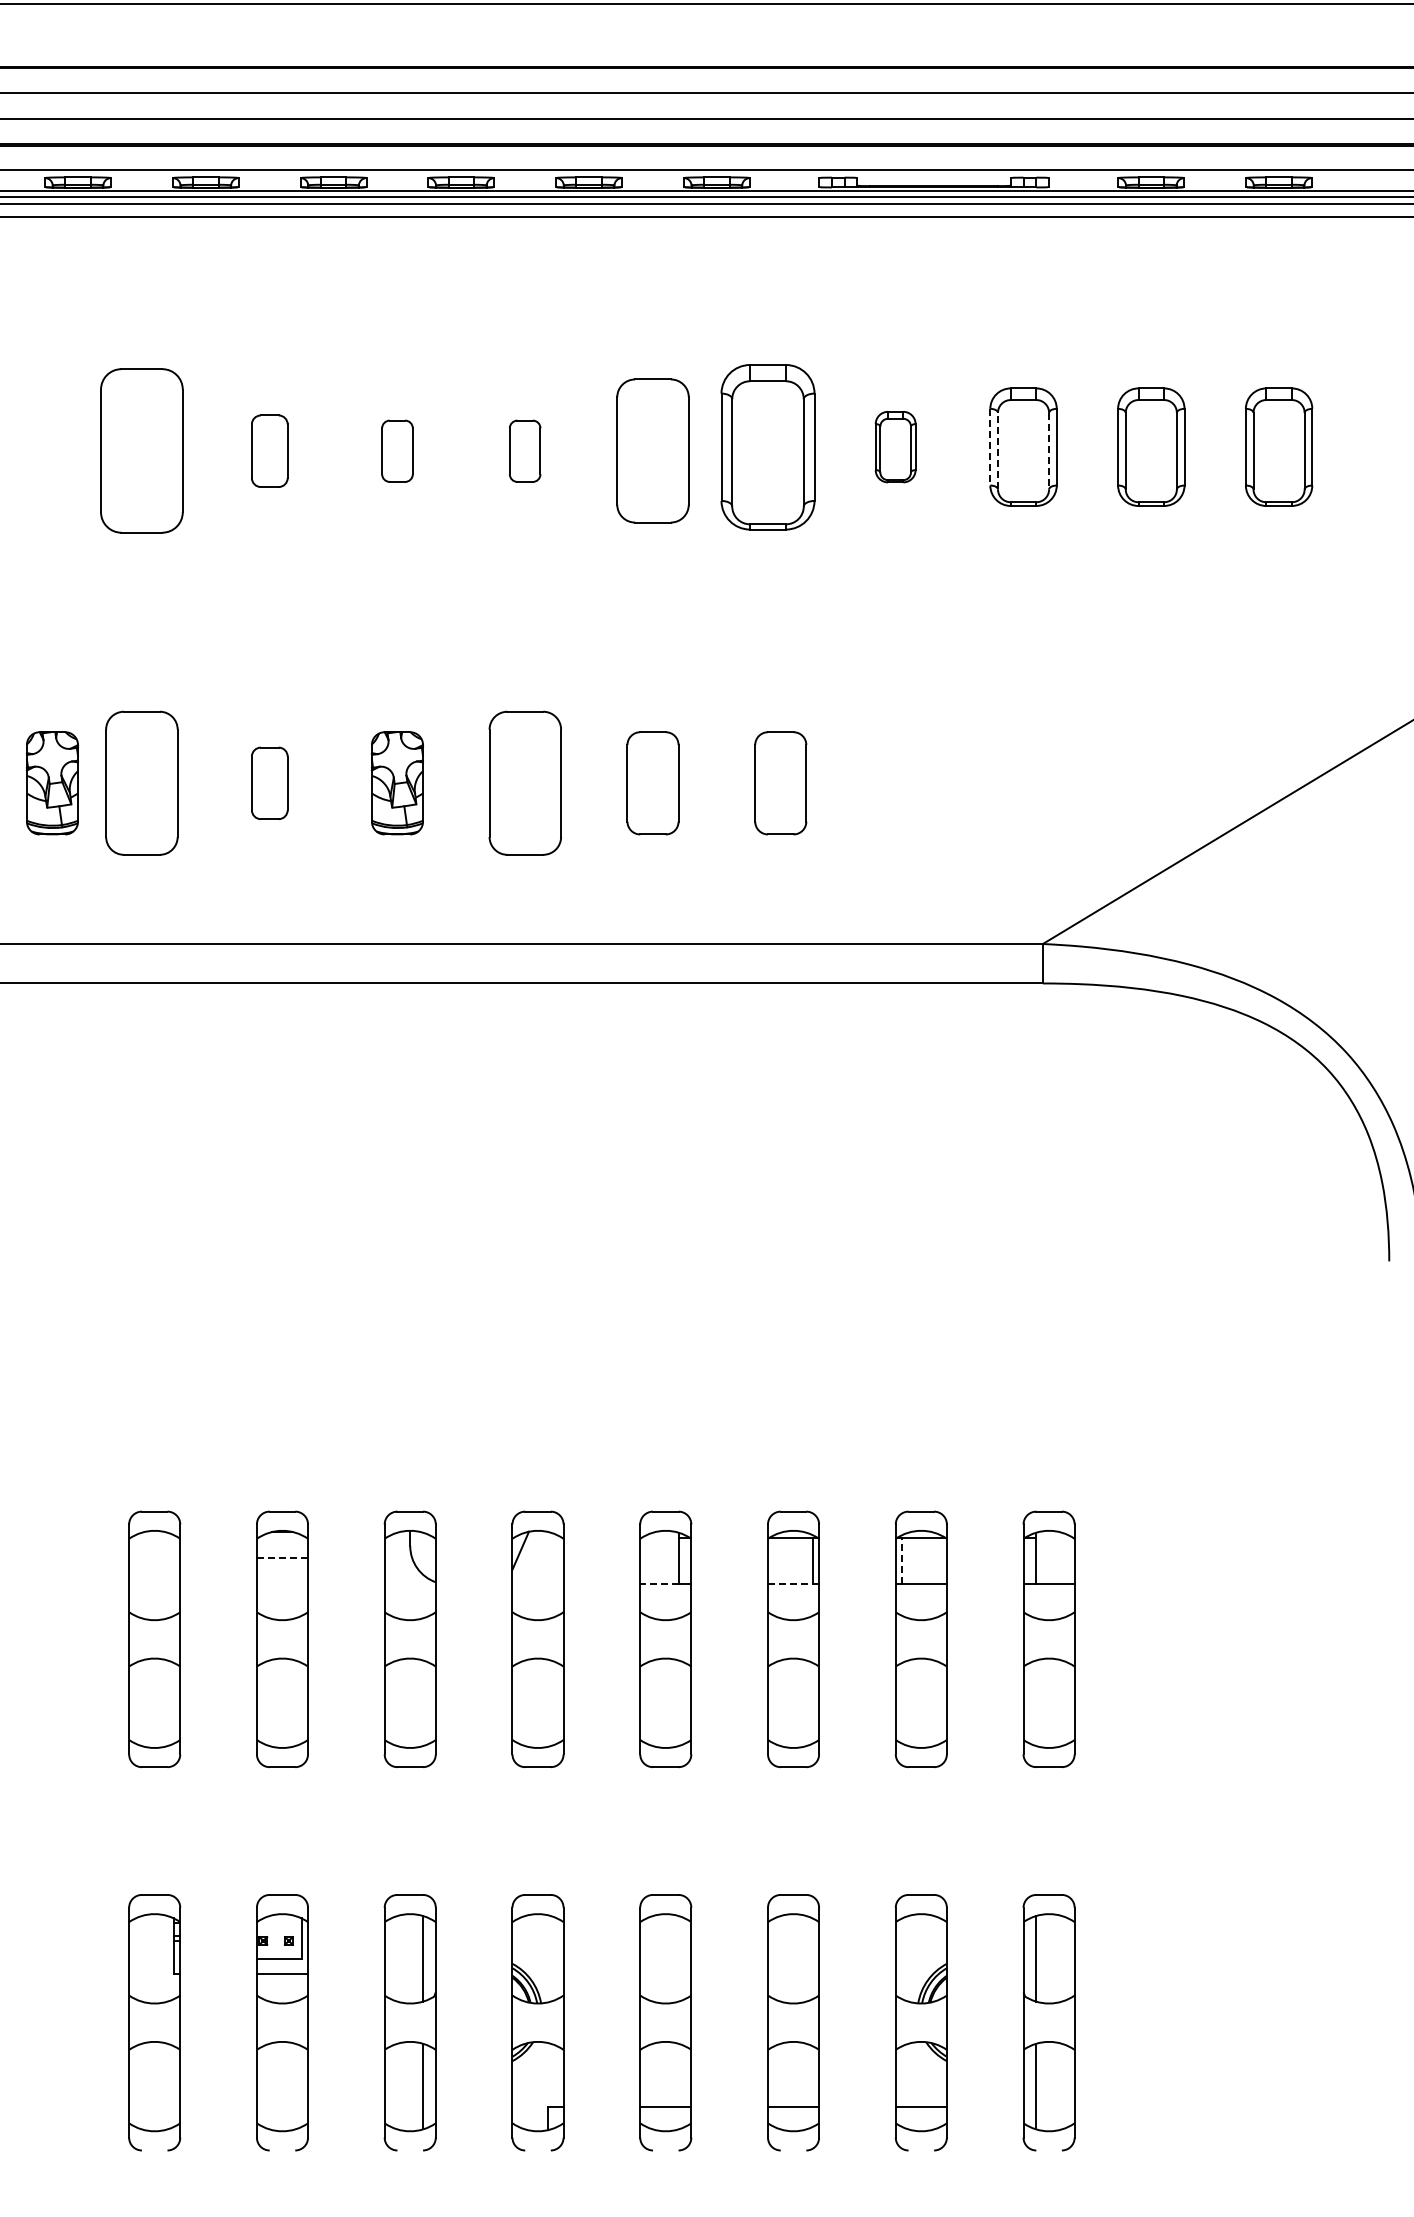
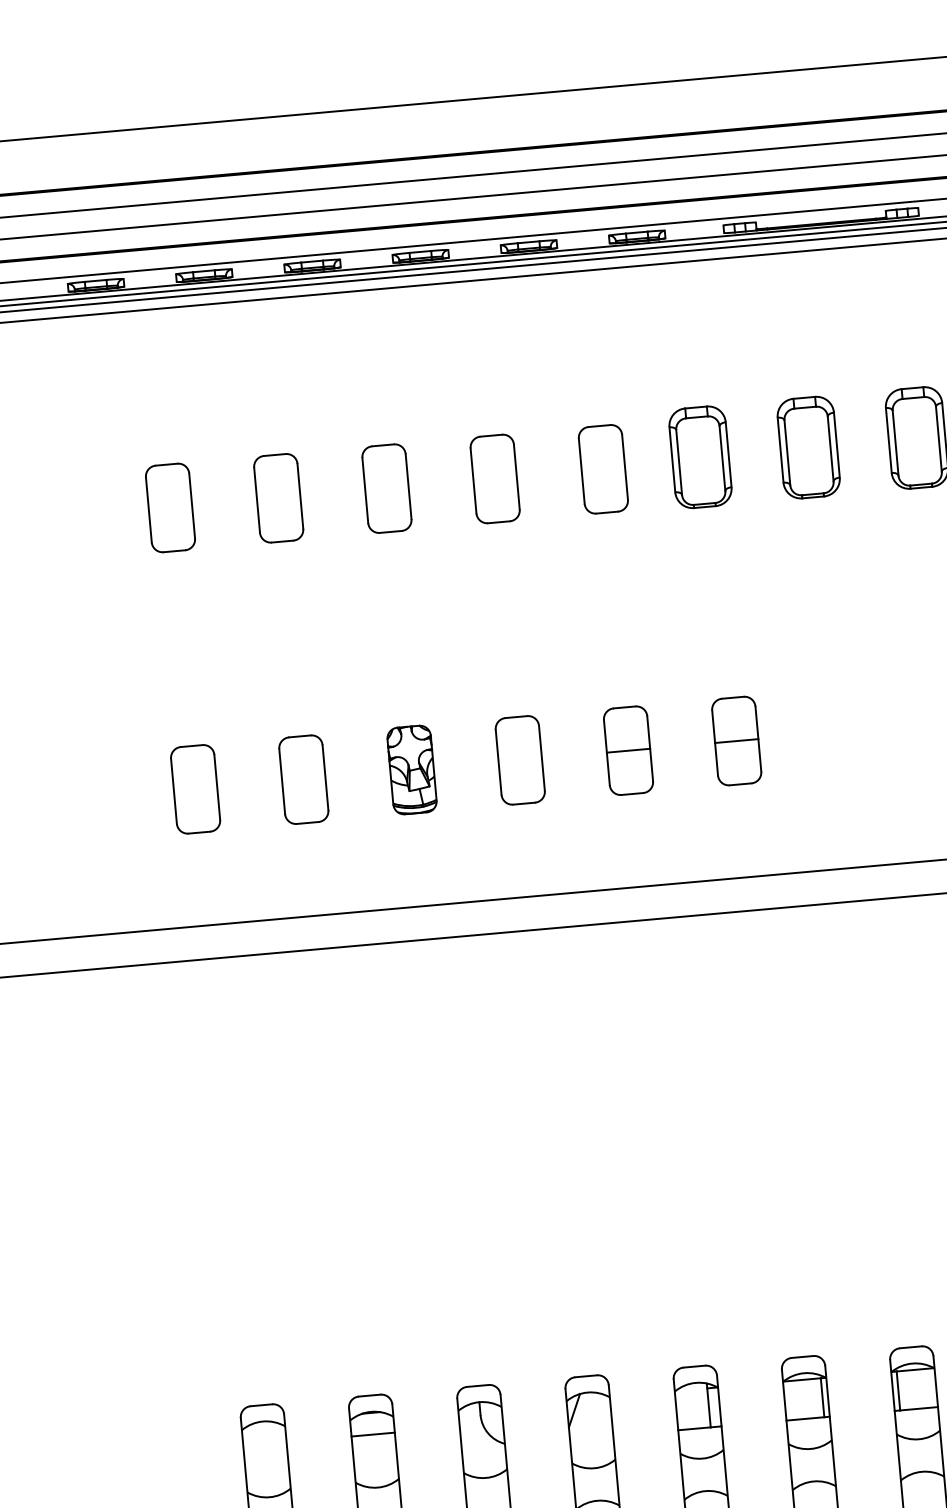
part: (767, 446) -> (700, 456), size x0.71
part: (895, 446) -> (808, 447), size x1.67
line: (990, 447) -> (888, 440), dashed -> solid
line: (998, 450) -> (895, 442), dashed -> solid
part: (141, 451) -> (170, 508), size x0.62
part: (269, 451) -> (278, 498), size x1.43
part: (397, 451) -> (387, 488), size x1.67
part: (524, 451) -> (494, 479), size x1.67
part: (652, 451) -> (603, 469), size x0.71
line: (1049, 451) -> (939, 439), dashed -> solid
part: (52, 783) -> (119, 796), removed
part: (141, 783) -> (195, 789), size x0.71
part: (269, 783) -> (303, 779), size x1.43
part: (524, 783) -> (519, 760), size x0.71
line: (652, 783) -> (628, 750), added
line: (780, 783) -> (736, 741), added
line: (282, 1557) -> (373, 1434), dashed -> solid
line: (902, 1561) -> (898, 1390), dashed -> solid
line: (658, 1584) -> (693, 1428), dashed -> solid
line: (790, 1584) -> (805, 1418), dashed -> solid

